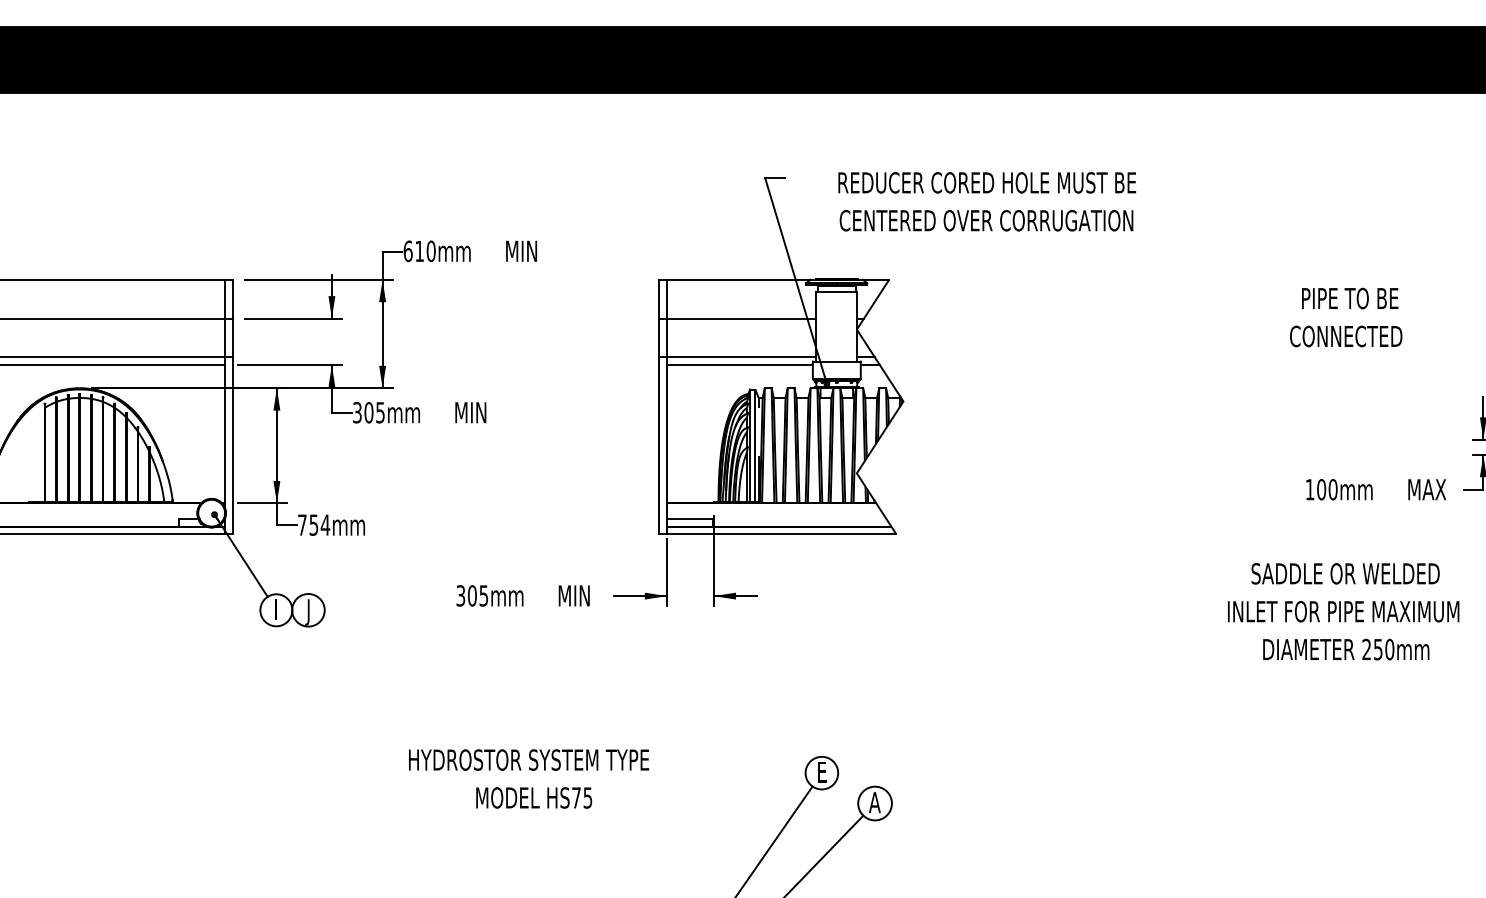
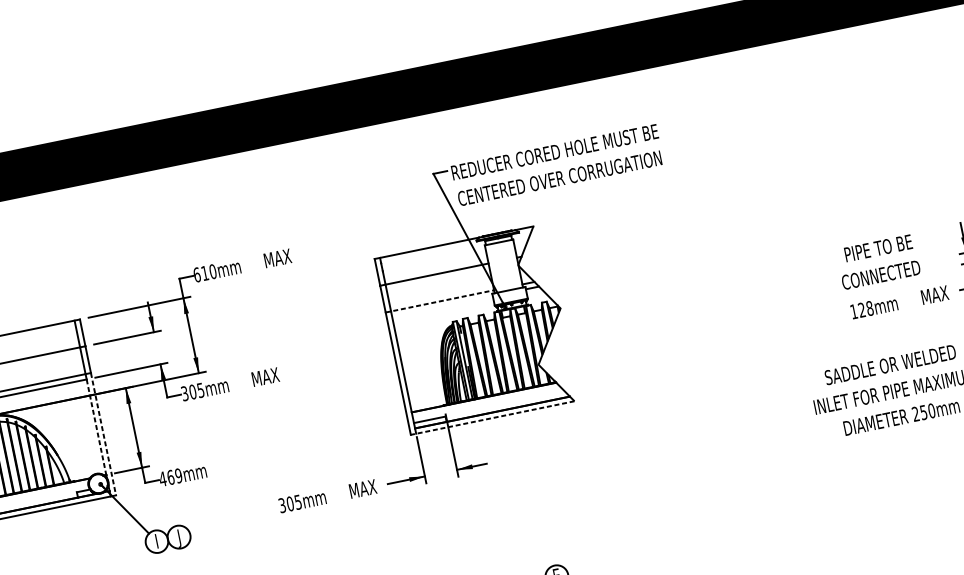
text: (987, 201) -> (557, 165), moved
text: (531, 250) -> (282, 256), MIN -> MAX
text: (1346, 317) -> (878, 261), moved
line: (738, 357) -> (440, 301), solid -> dashed
line: (739, 365) -> (442, 306), removed
text: (481, 412) -> (270, 375), MIN -> MAX
line: (225, 434) -> (96, 427), solid -> dashed
line: (232, 445) -> (103, 434), solid -> dashed
text: (1327, 489) -> (866, 309), 100mm -> 128mm
text: (313, 524) -> (170, 477), 754mm -> 469mm
line: (777, 534) -> (492, 418), solid -> dashed
text: (584, 595) -> (367, 487), MIN -> MAX

